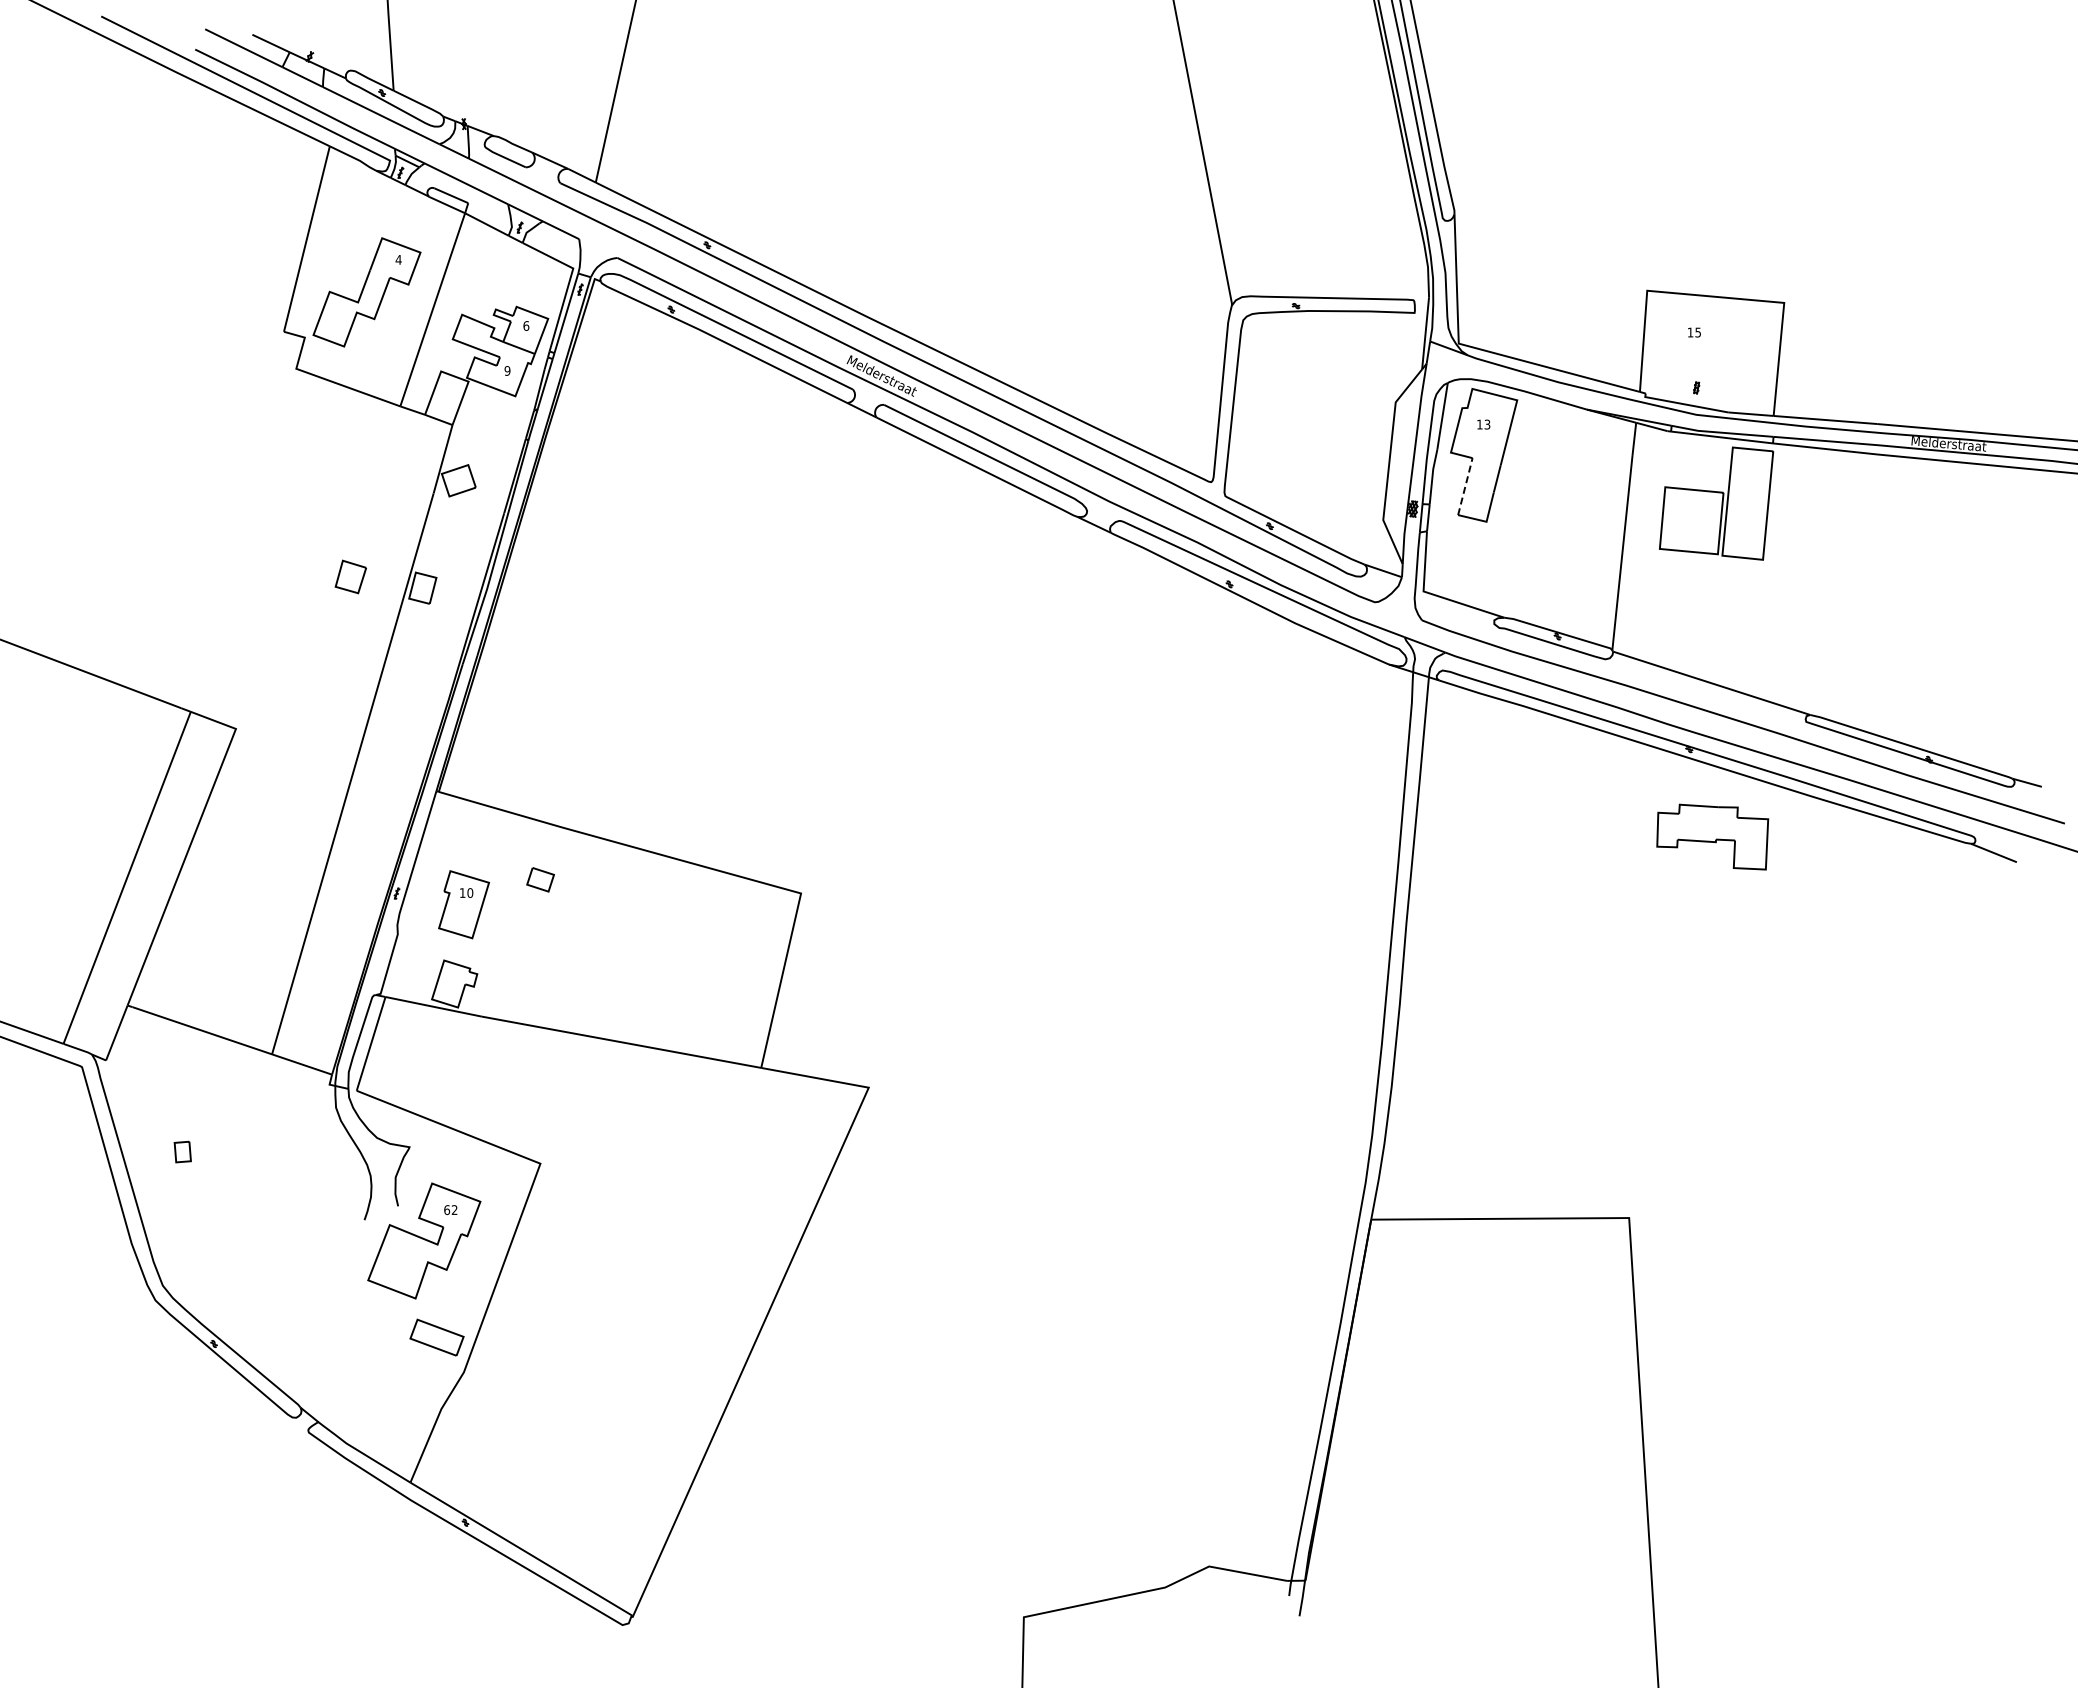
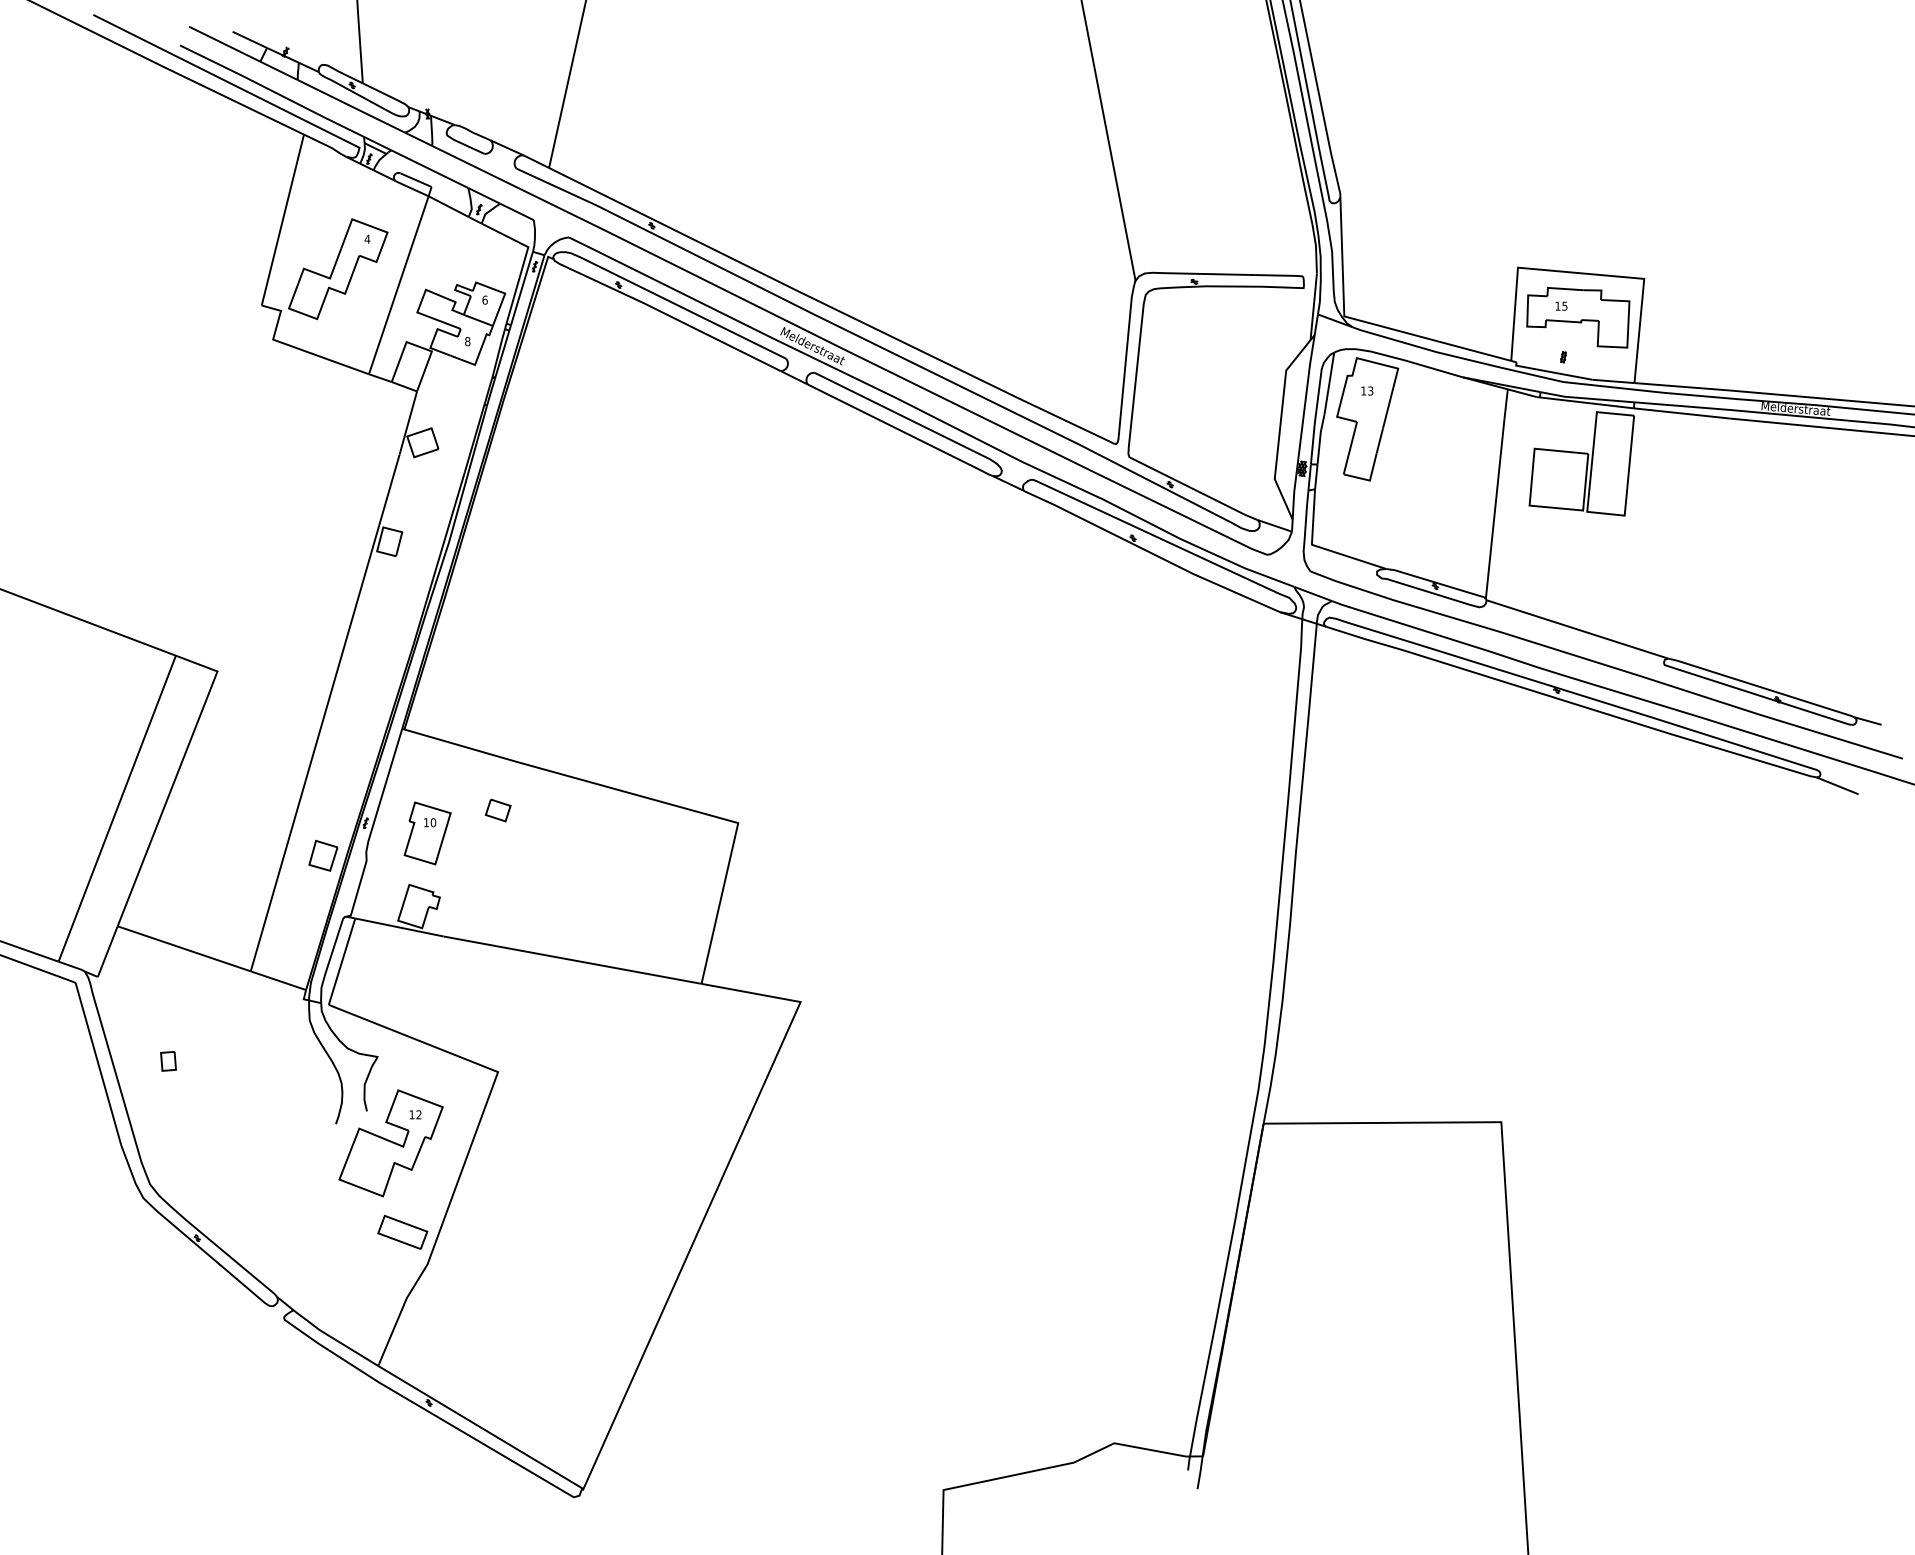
text: (507, 370) -> (467, 341), 9 -> 8
line: (1465, 486) -> (1350, 448), dashed -> solid
part: (350, 576) -> (323, 855), moved
part: (1712, 836) -> (1578, 317), moved
text: (447, 1210) -> (412, 1115), 62 -> 12

